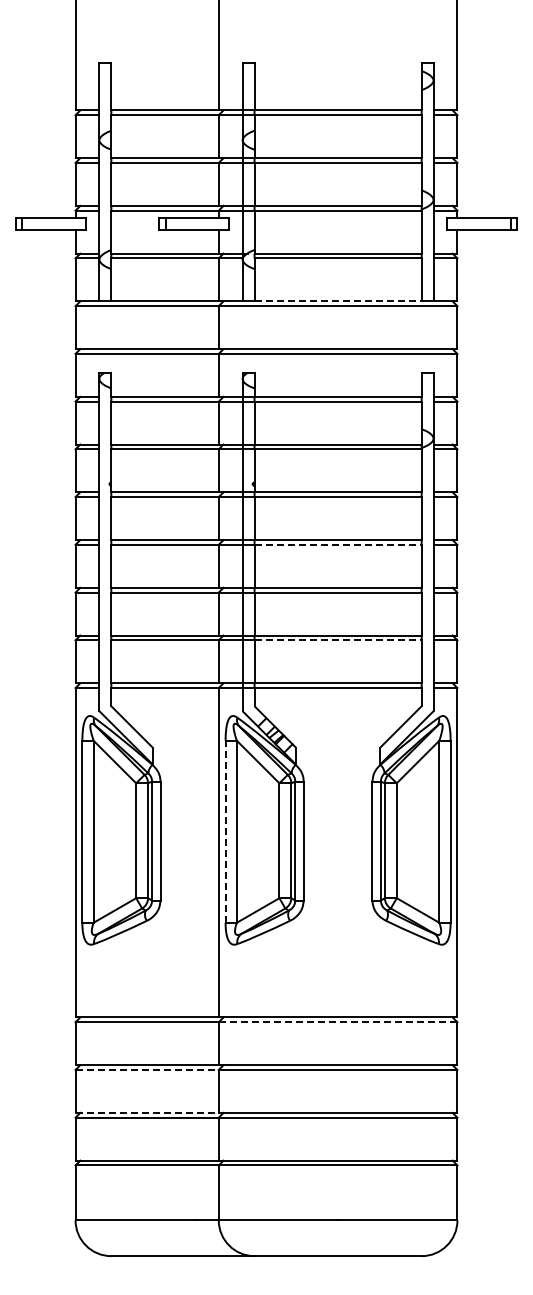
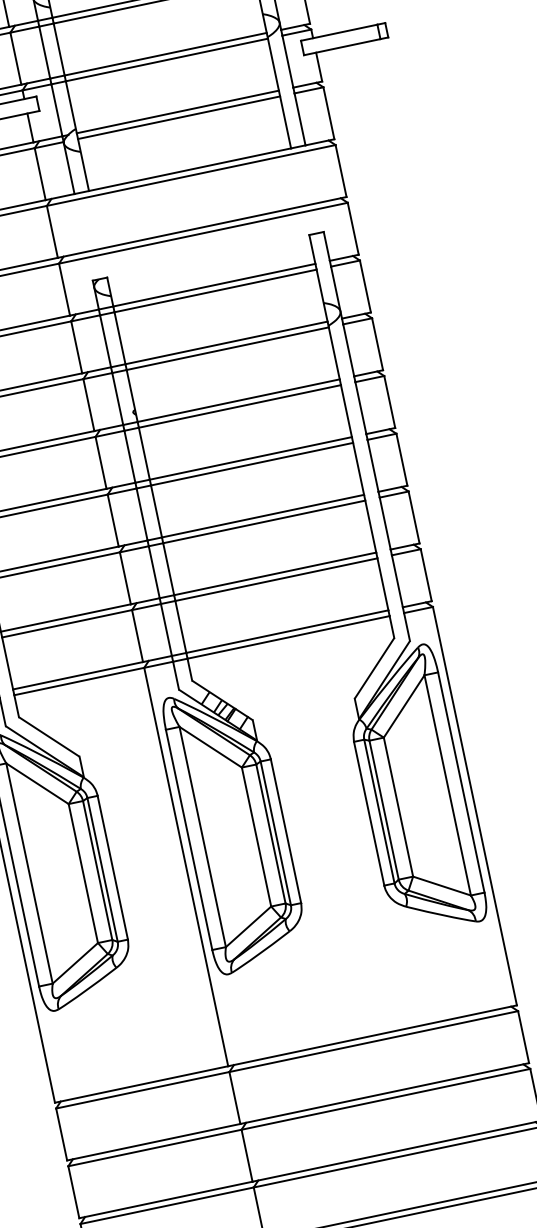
line: (338, 301) -> (190, 169), dashed -> solid
line: (338, 544) -> (252, 463), dashed -> solid
line: (338, 640) -> (276, 579), dashed -> solid
line: (225, 831) -> (188, 839), dashed -> solid
line: (338, 1022) -> (374, 1041), dashed -> solid
line: (147, 1069) -> (155, 1147), dashed -> solid
line: (147, 1112) -> (166, 1199), dashed -> solid

